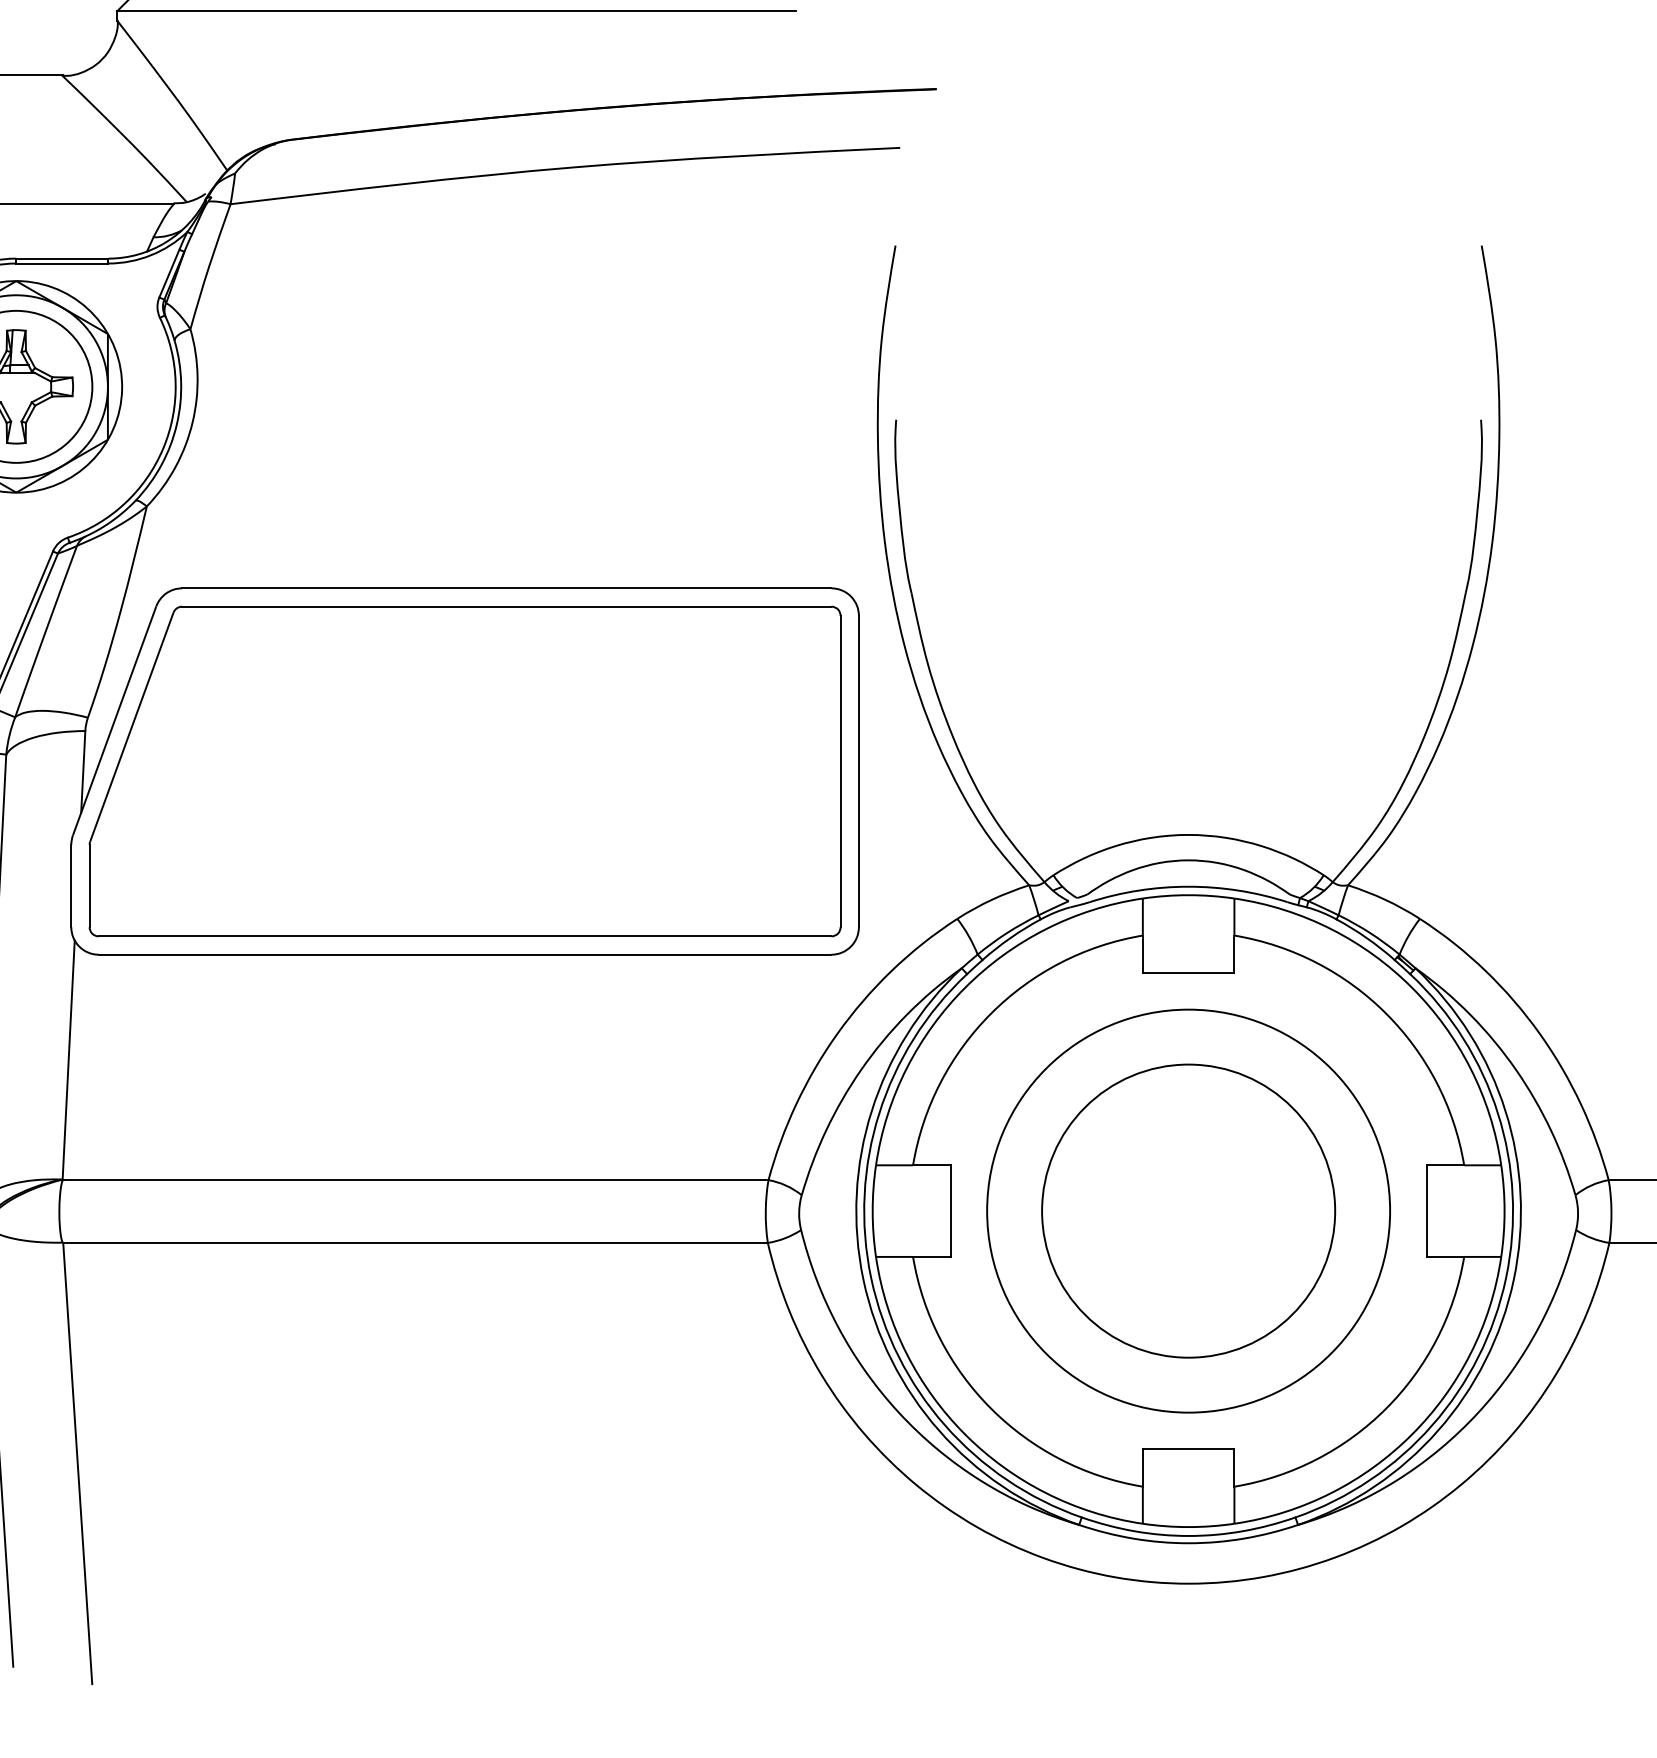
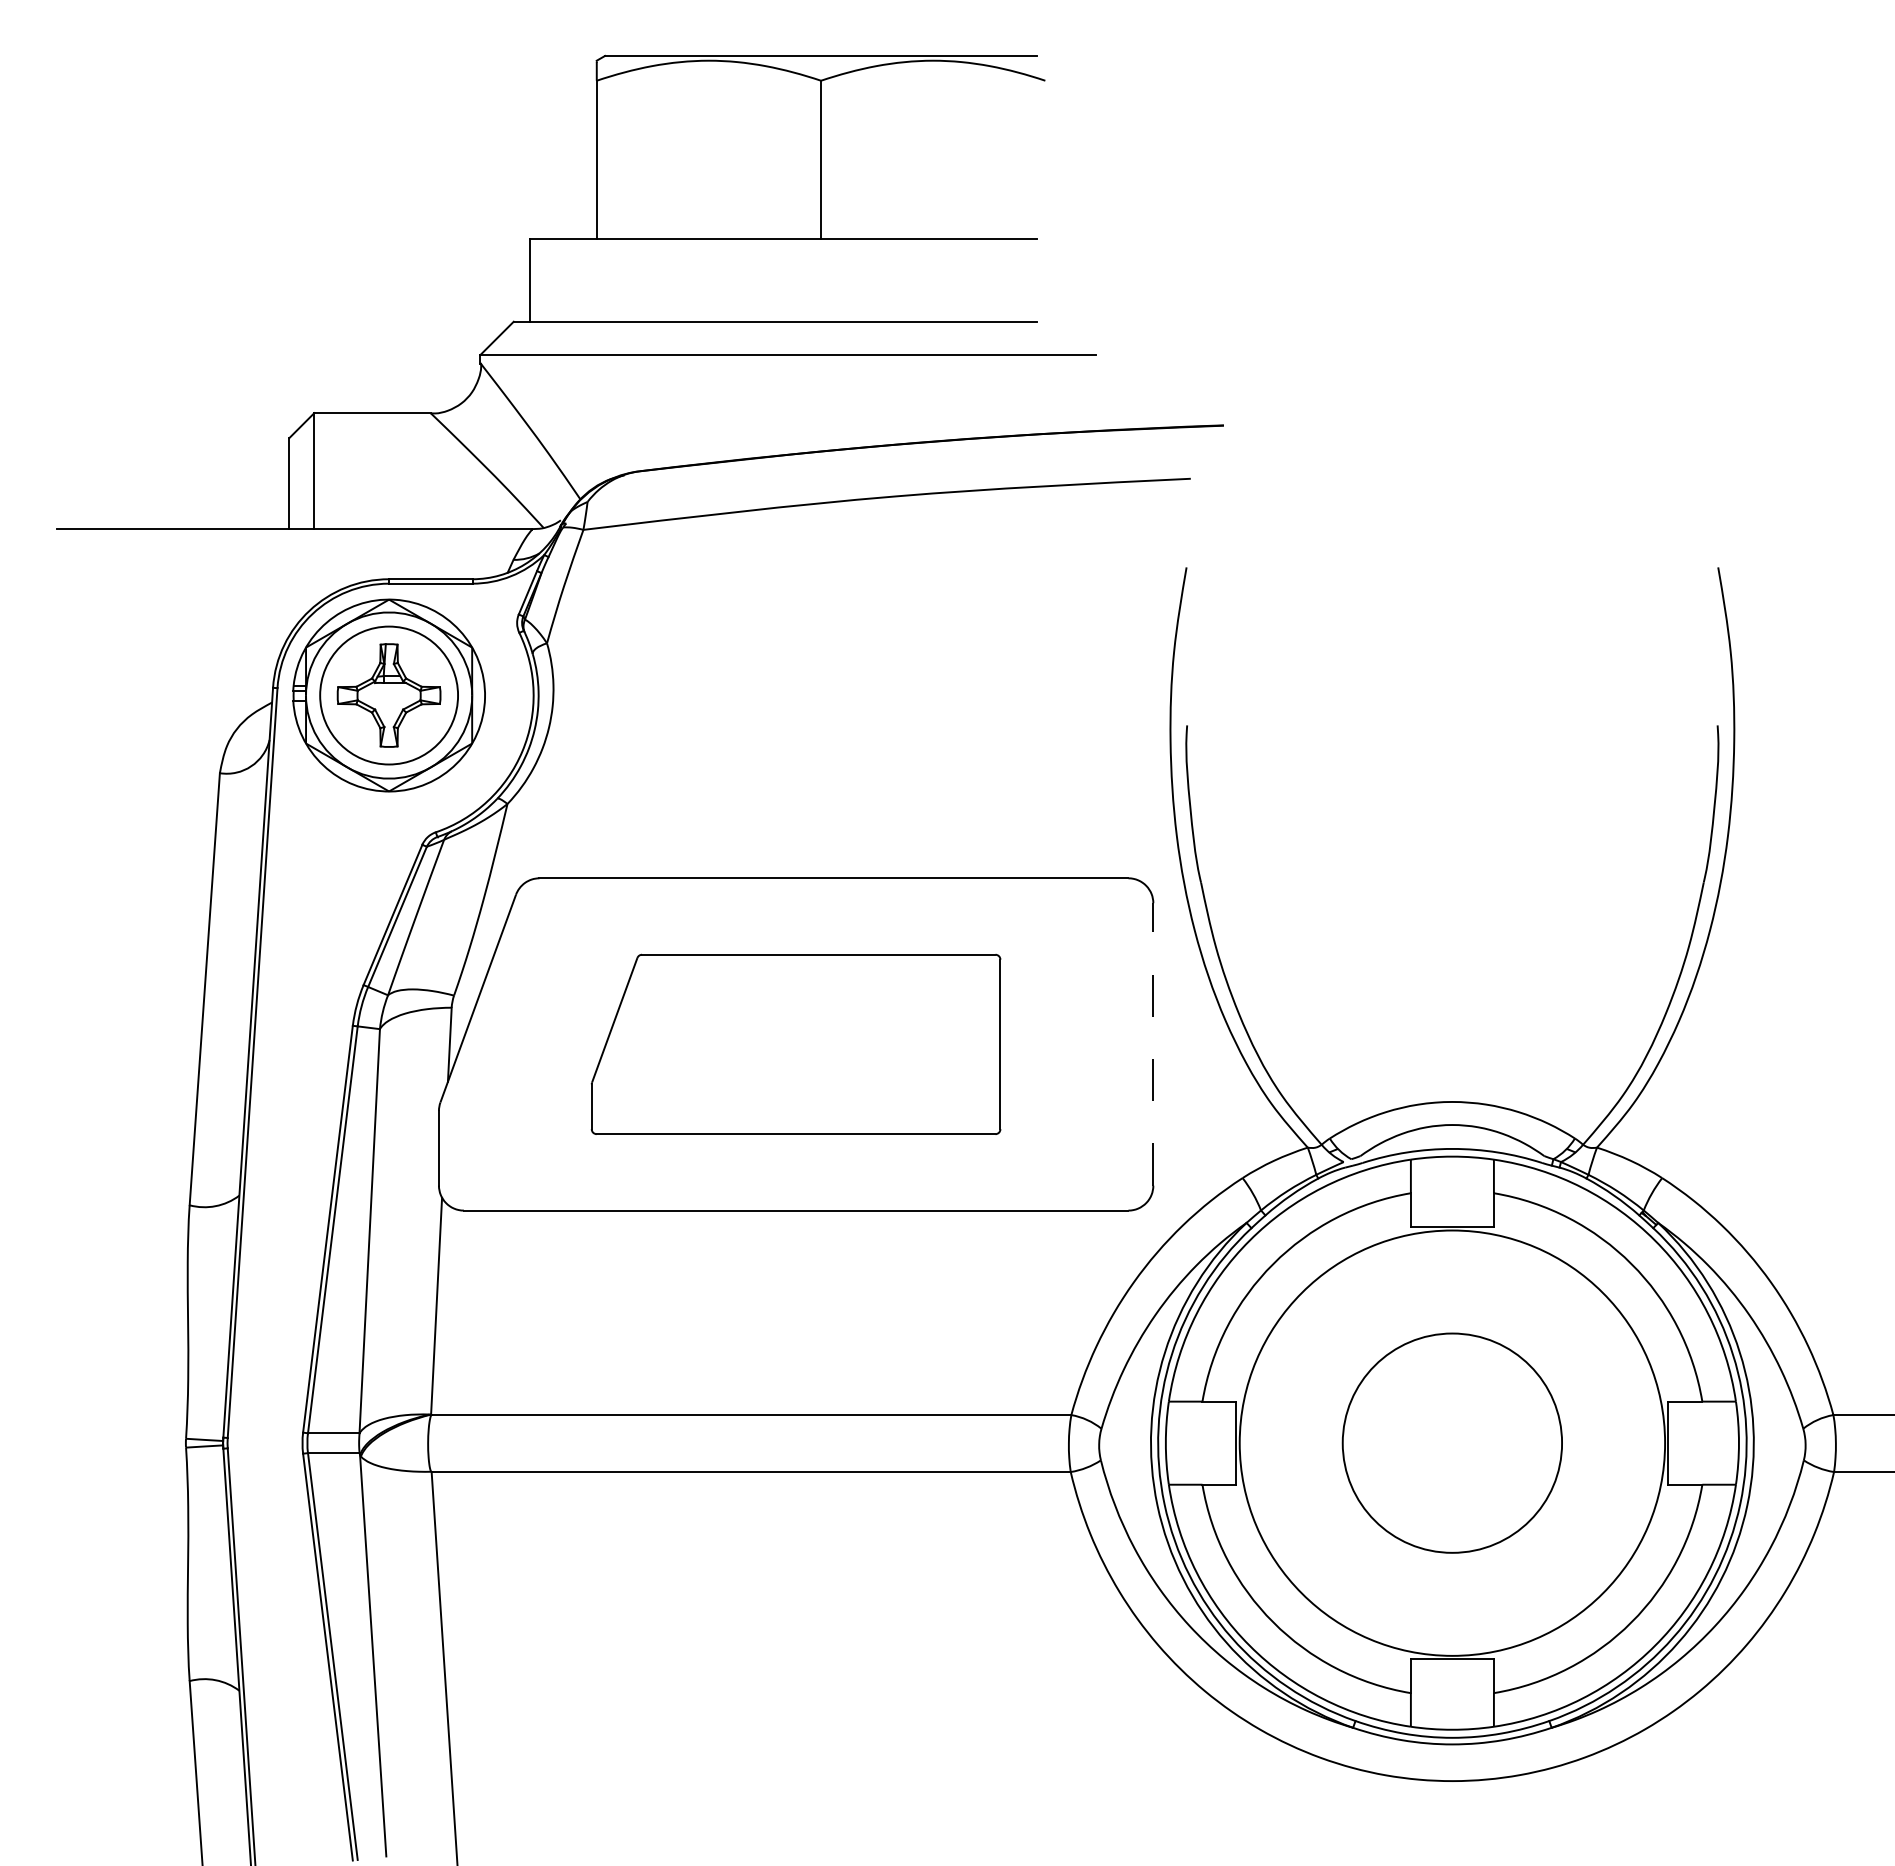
line: (859, 770) -> (1153, 1043), solid -> dashed
part: (464, 771) -> (795, 1044), size x0.6
circle: (1188, 1210) -> (1452, 1442), size x0.6
circle: (1188, 1211) -> (1452, 1443), size x1.6

